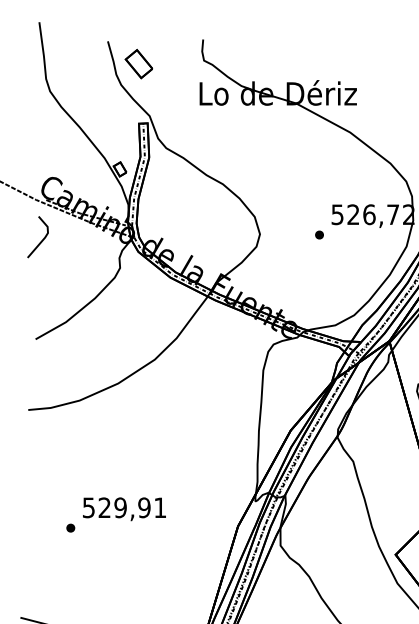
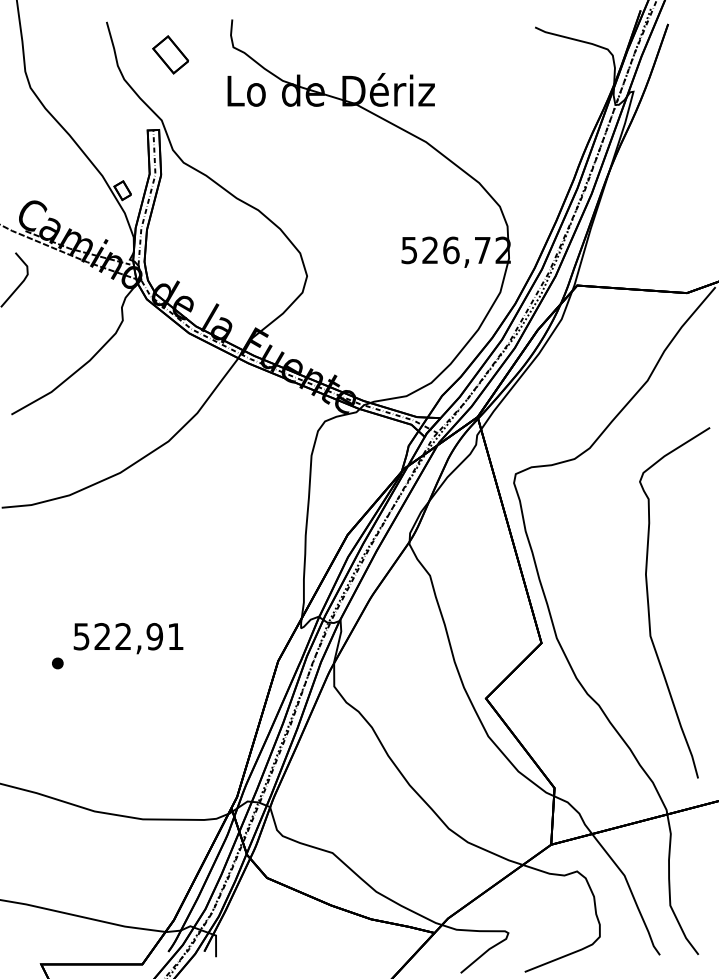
part: (138, 63) -> (170, 54), moved
part: (319, 234) -> (385, 276), removed
text: (120, 507) -> (123, 636), 529,91 -> 522,91

